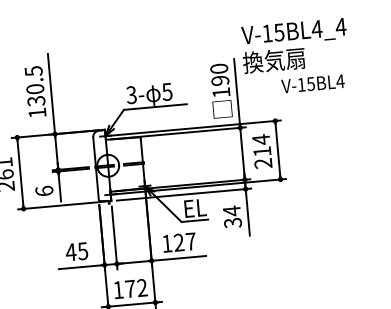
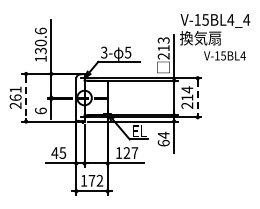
text: (33, 70) -> (40, 30), 130.5 -> 130.6
text: (219, 80) -> (163, 48), 190 -> 213
line: (277, 151) -> (197, 98), solid -> dashed
line: (21, 172) -> (26, 97), solid -> dashed
text: (232, 221) -> (163, 142), 34 -> 64

